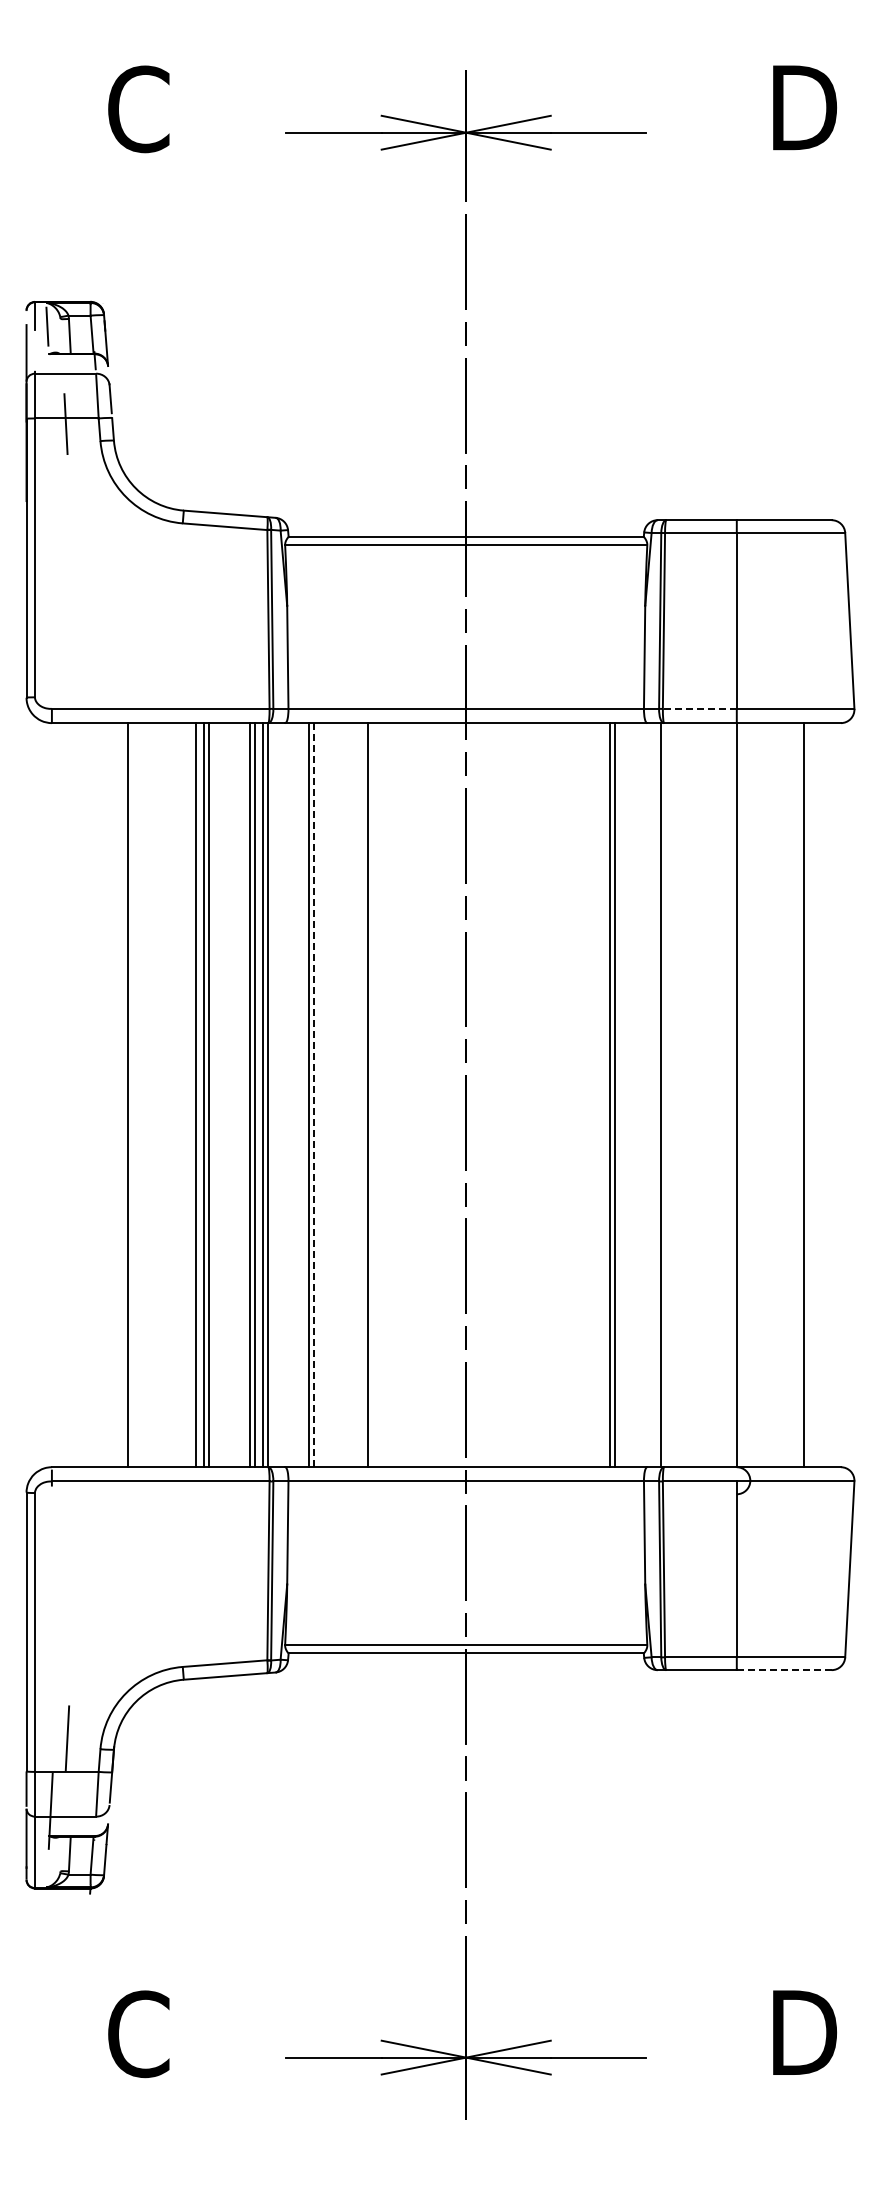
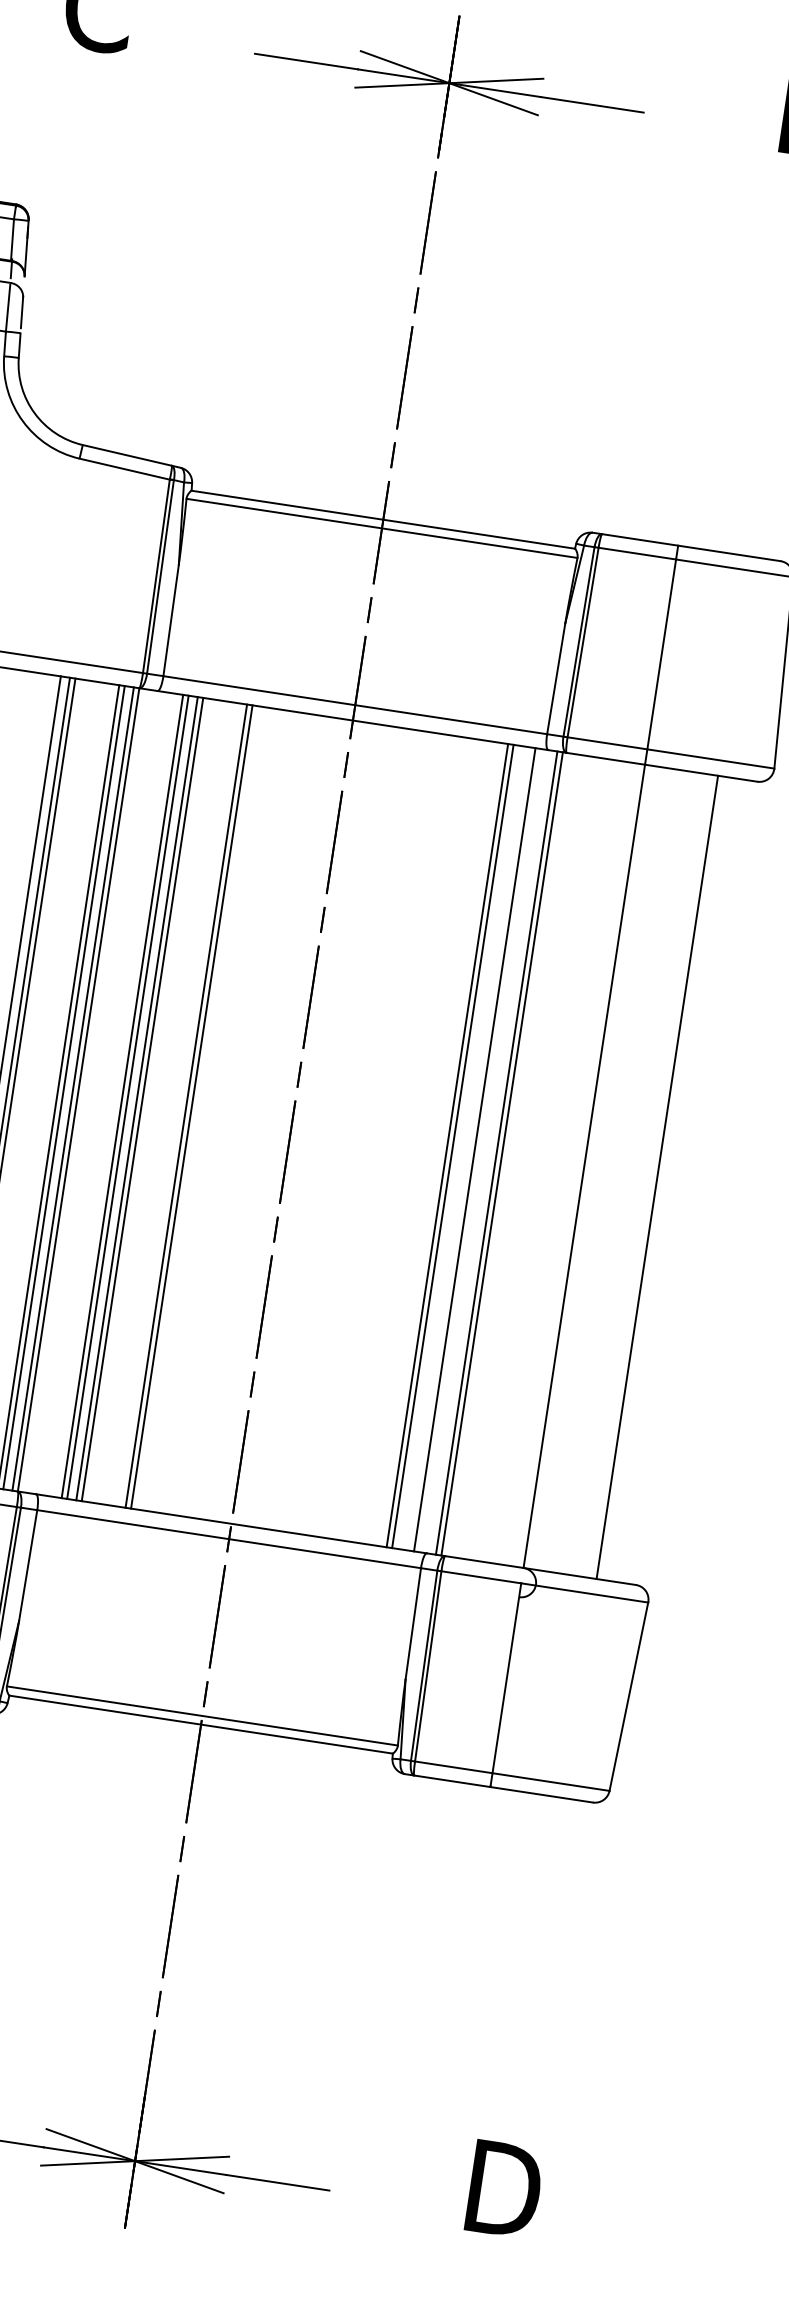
line: (699, 708) -> (607, 742), dashed -> solid
line: (314, 1095) -> (128, 1097), dashed -> solid
line: (322, 1095) -> (137, 1099), added
line: (327, 1095) -> (142, 1099), added
line: (373, 1095) -> (192, 1107), added
line: (635, 1095) -> (474, 1150), added
line: (655, 1095) -> (496, 1153), added
line: (783, 1670) -> (540, 1795), dashed -> solid

